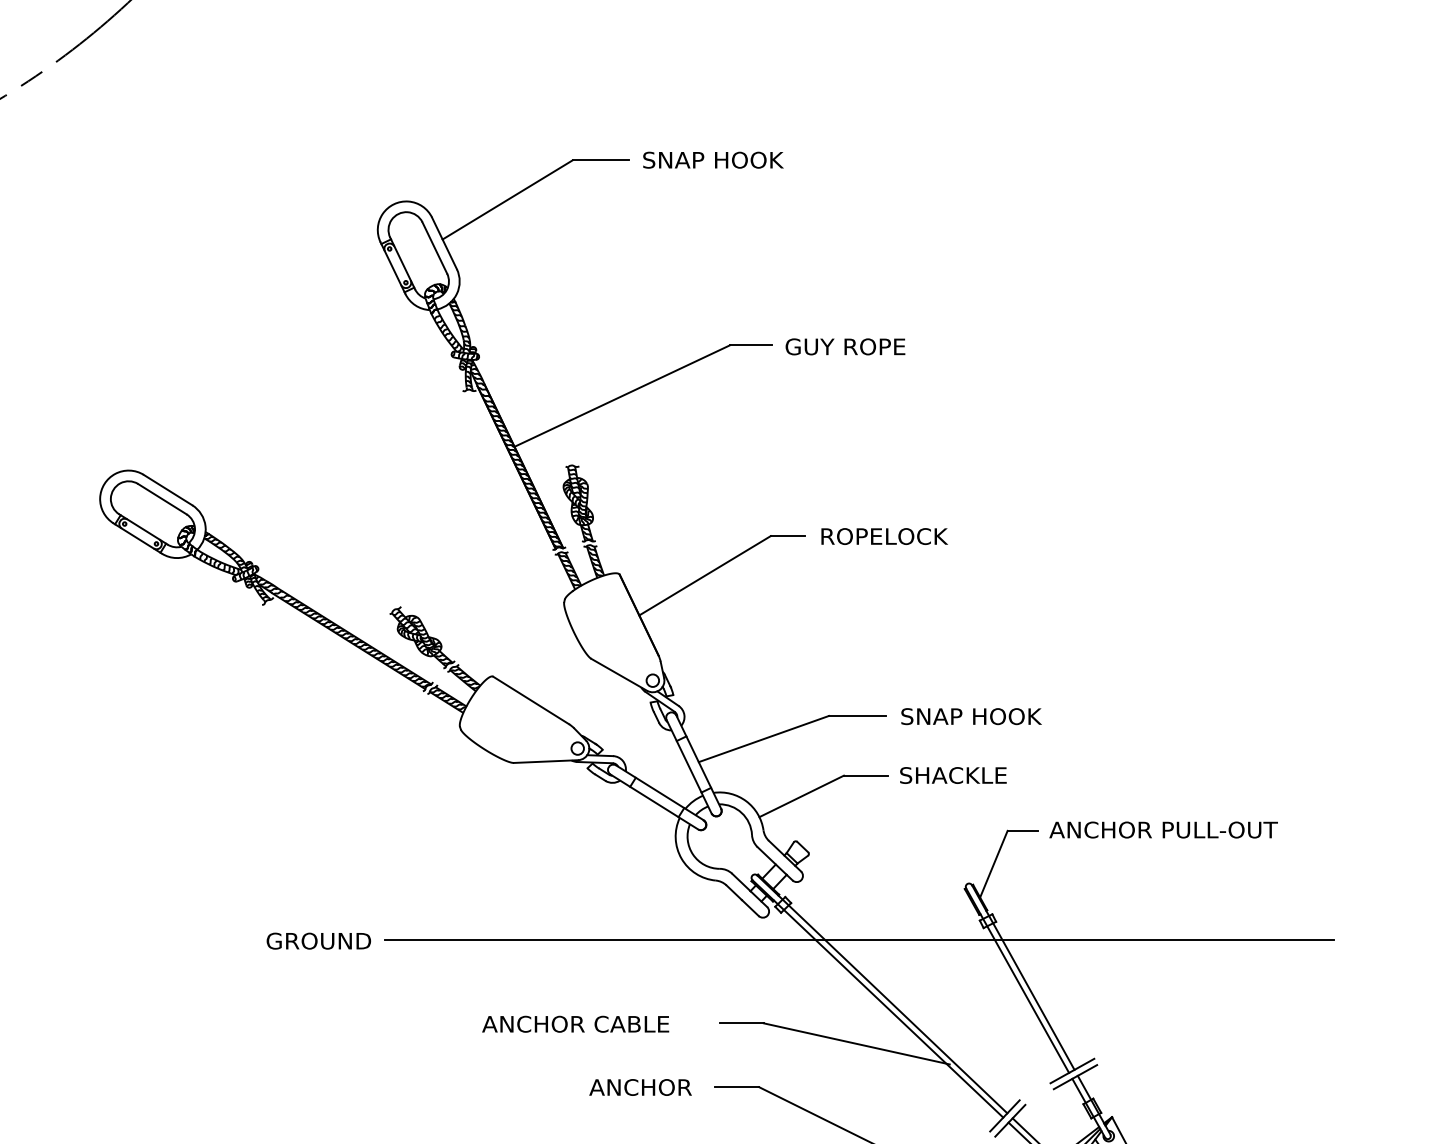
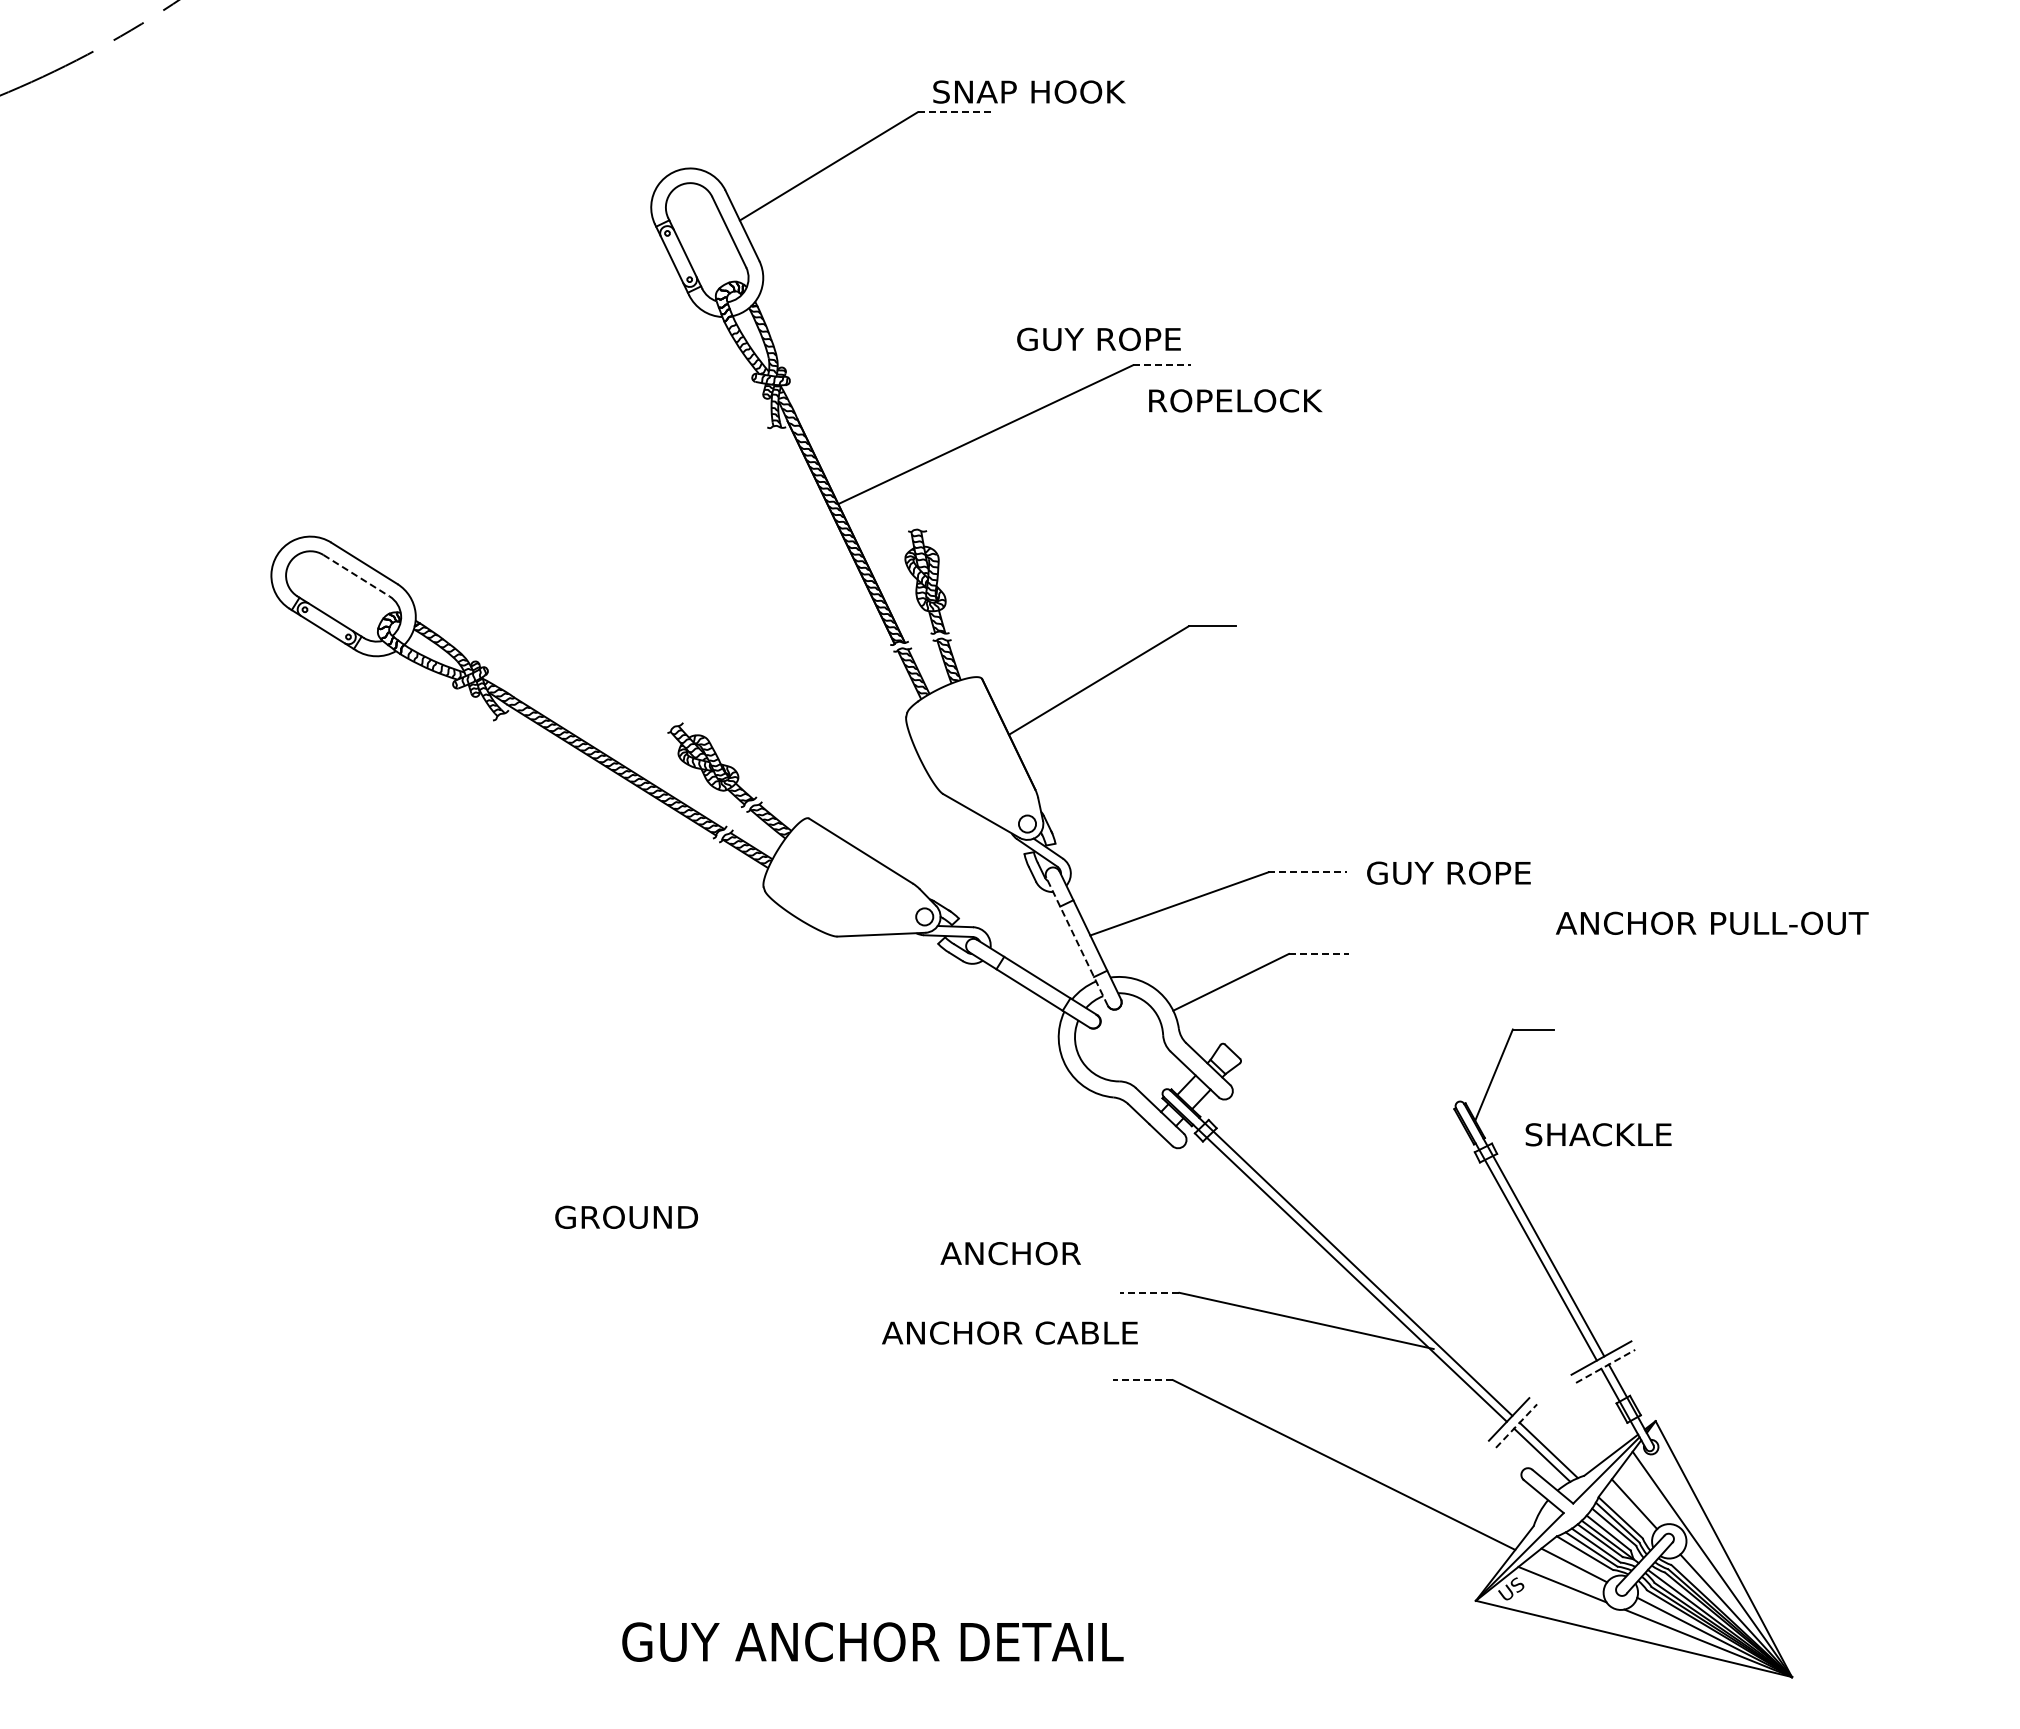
text: (713, 159) -> (1029, 91), moved
line: (600, 160) -> (956, 112), solid -> dashed
line: (751, 345) -> (1162, 365), solid -> dashed
text: (845, 346) -> (1098, 338), moved
line: (163, 499) -> (357, 576), solid -> dashed
text: (884, 536) -> (1235, 400), moved
line: (858, 716) -> (1308, 872), solid -> dashed
text: (971, 716) -> (1463, 872), SNAP HOOK -> GUY ROPE
line: (689, 766) -> (1077, 941), solid -> dashed
line: (866, 775) -> (1319, 953), solid -> dashed
text: (953, 775) -> (1598, 1134), moved
text: (1163, 829) -> (1712, 922), moved
text: (318, 940) -> (626, 1216), moved
line: (858, 940) -> (1309, 1179), removed
text: (575, 1023) -> (1009, 1332), moved
line: (742, 1023) -> (1149, 1292), solid -> dashed
line: (1075, 1077) -> (1605, 1366), solid -> dashed
text: (640, 1087) -> (1010, 1253), moved
line: (737, 1087) -> (1143, 1380), solid -> dashed
line: (1010, 1121) -> (1516, 1426), solid -> dashed

